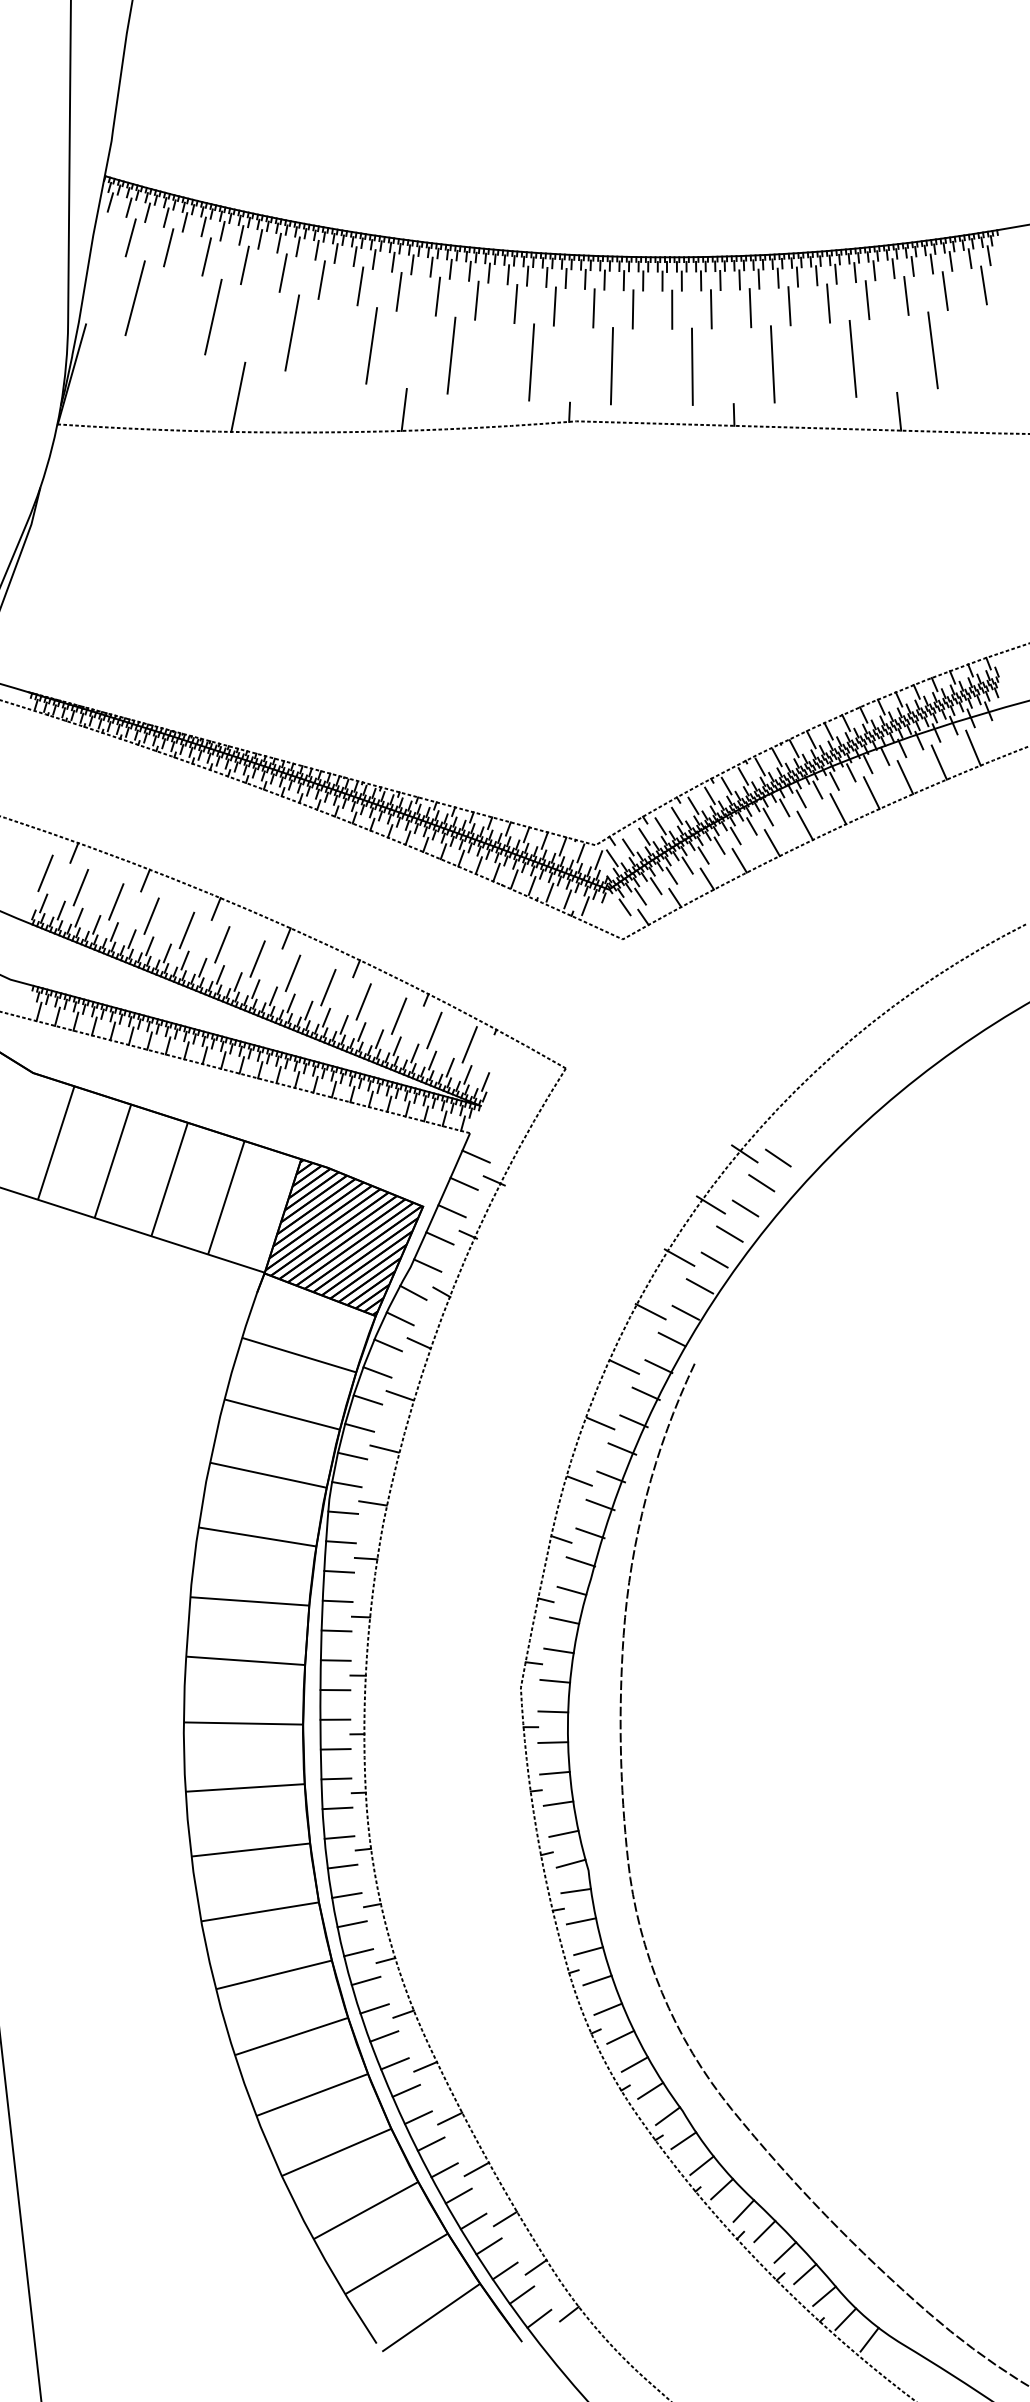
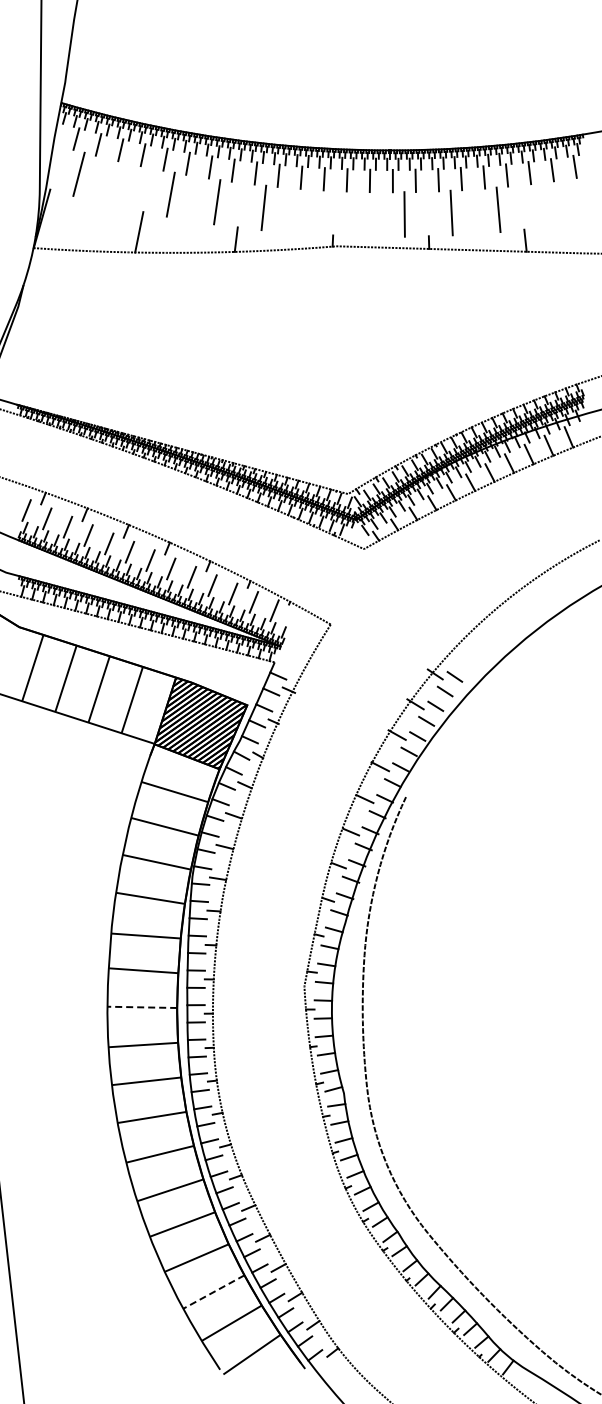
line: (213, 317) -> (124, 185), removed
line: (933, 349) -> (545, 204), removed
line: (531, 361) -> (310, 211), removed
line: (611, 365) -> (357, 213), removed
line: (243, 1723) -> (142, 1007), solid -> dashed
line: (365, 2211) -> (213, 1292), solid -> dashed

